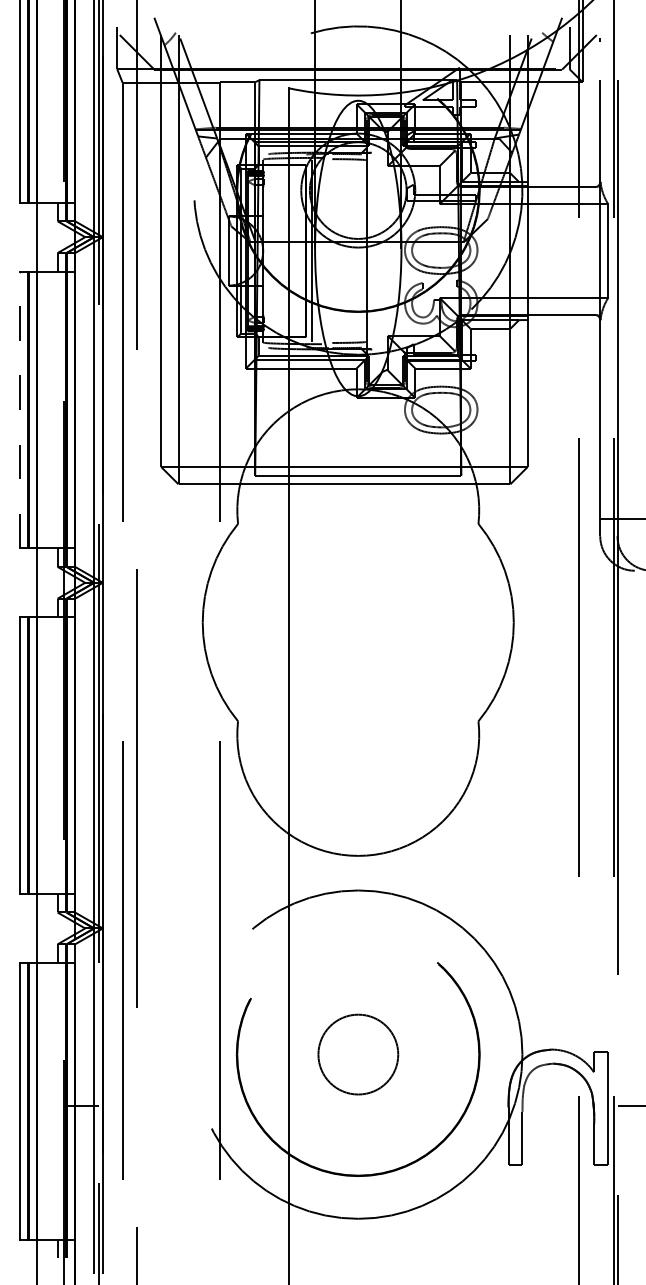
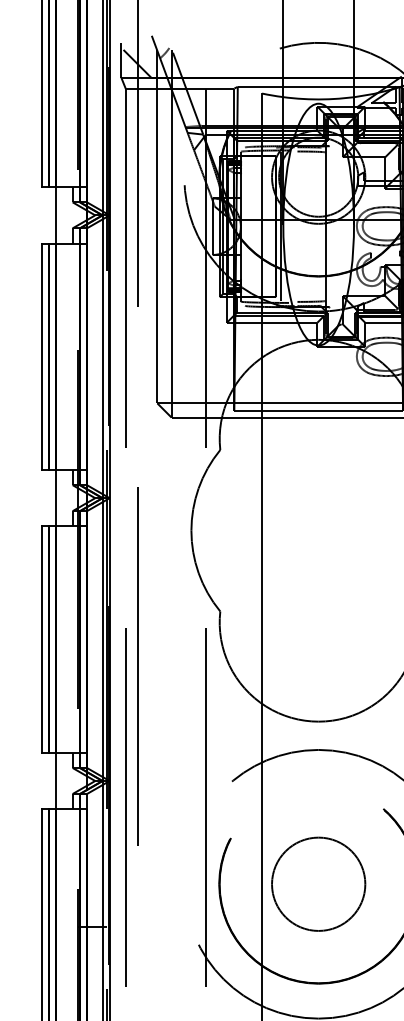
line: (19, 409) -> (41, 356), dashed -> solid
circle: (358, 1054) -> (318, 884), size x1.43

